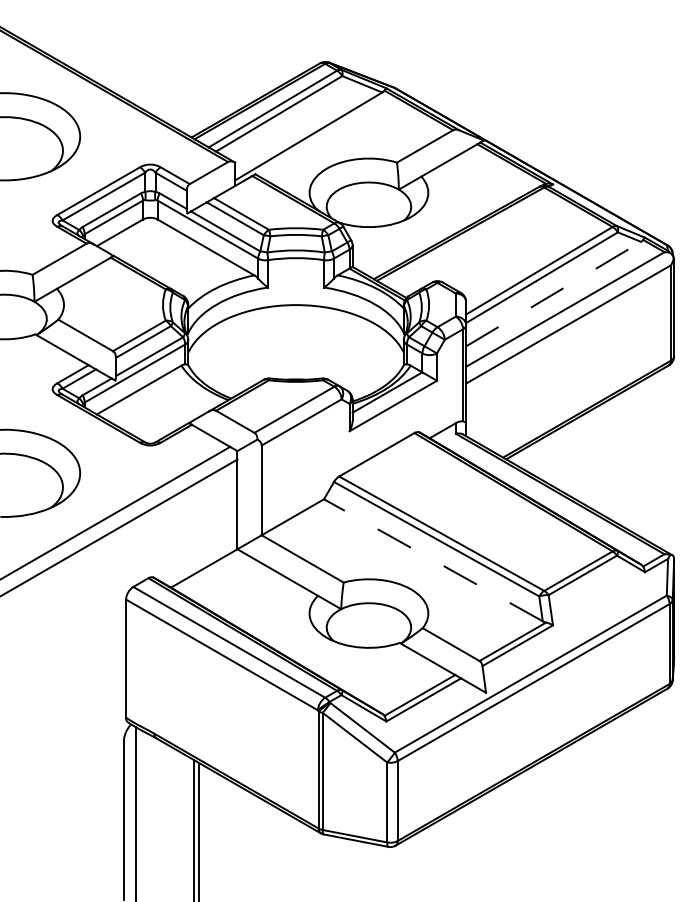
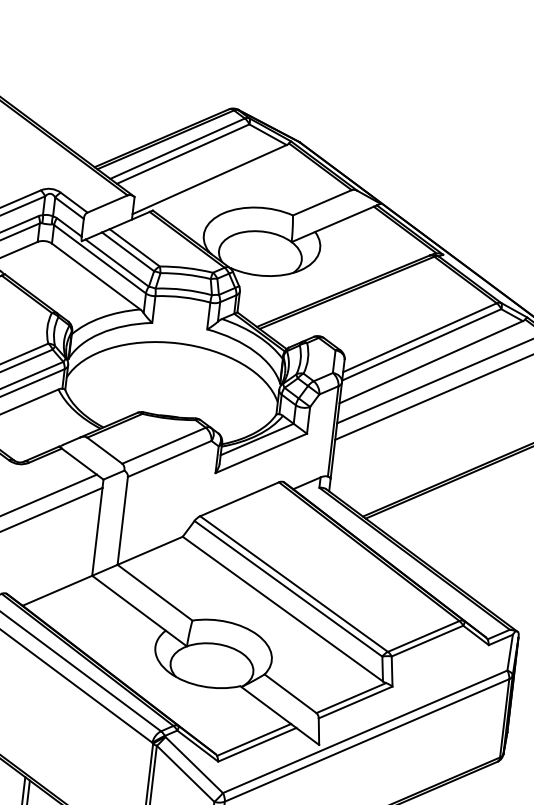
line: (553, 294) -> (431, 362), dashed -> solid
line: (432, 560) -> (281, 609), dashed -> solid

